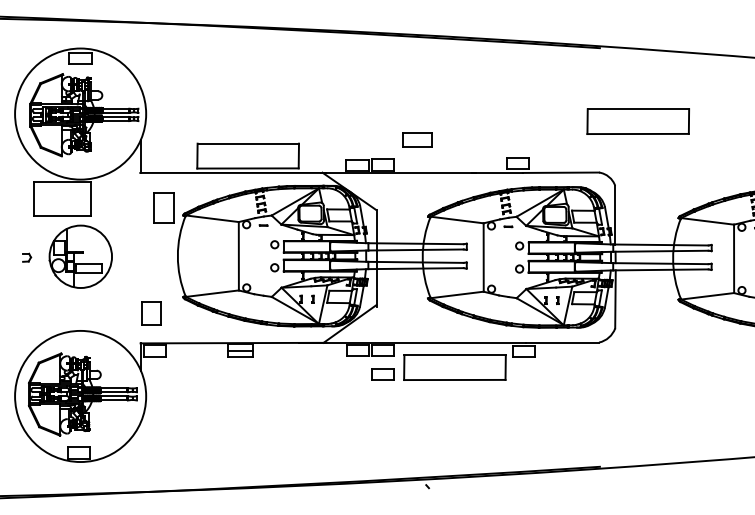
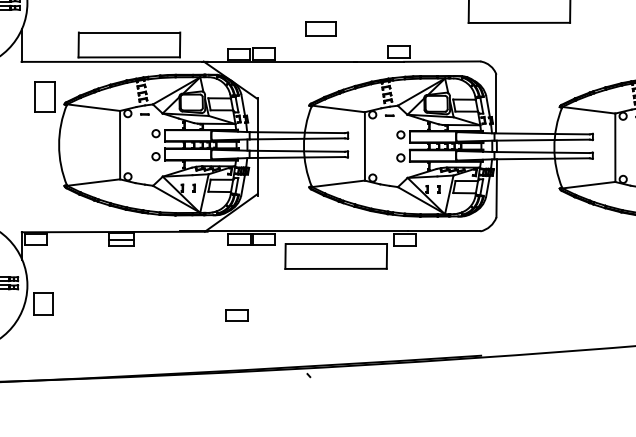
part: (417, 139) -> (320, 28), moved
part: (151, 313) -> (43, 304), moved
part: (382, 374) -> (236, 315), moved

